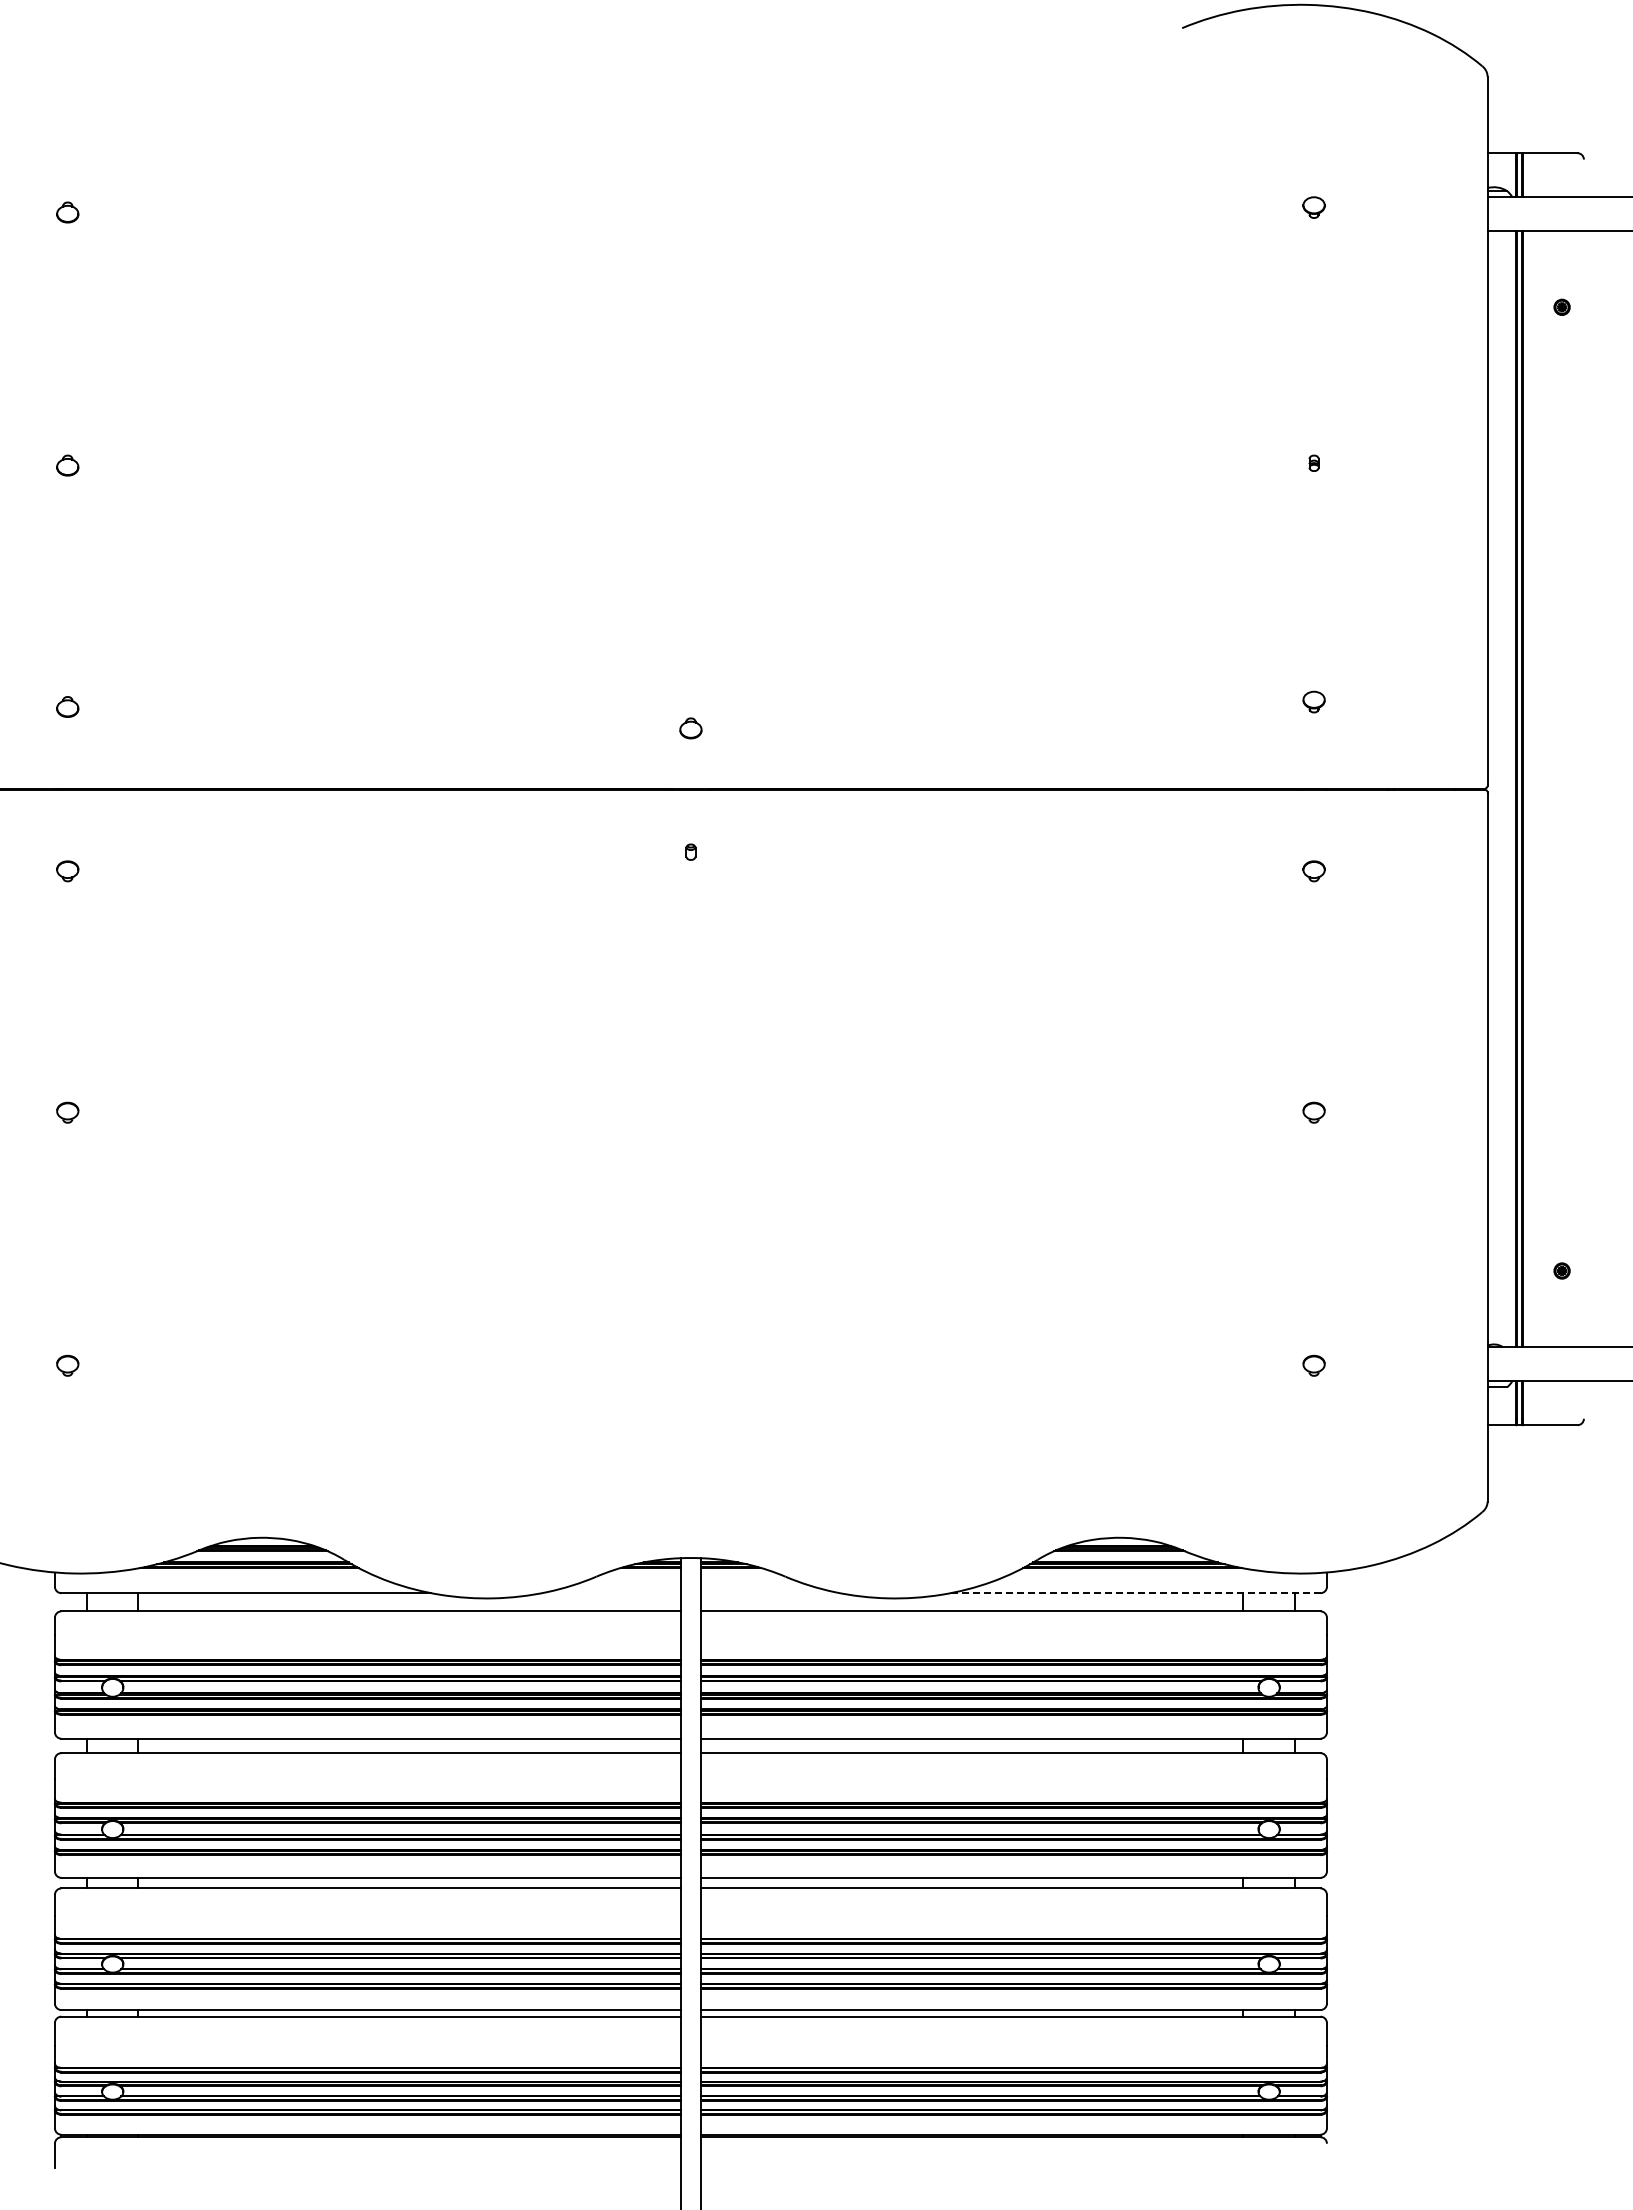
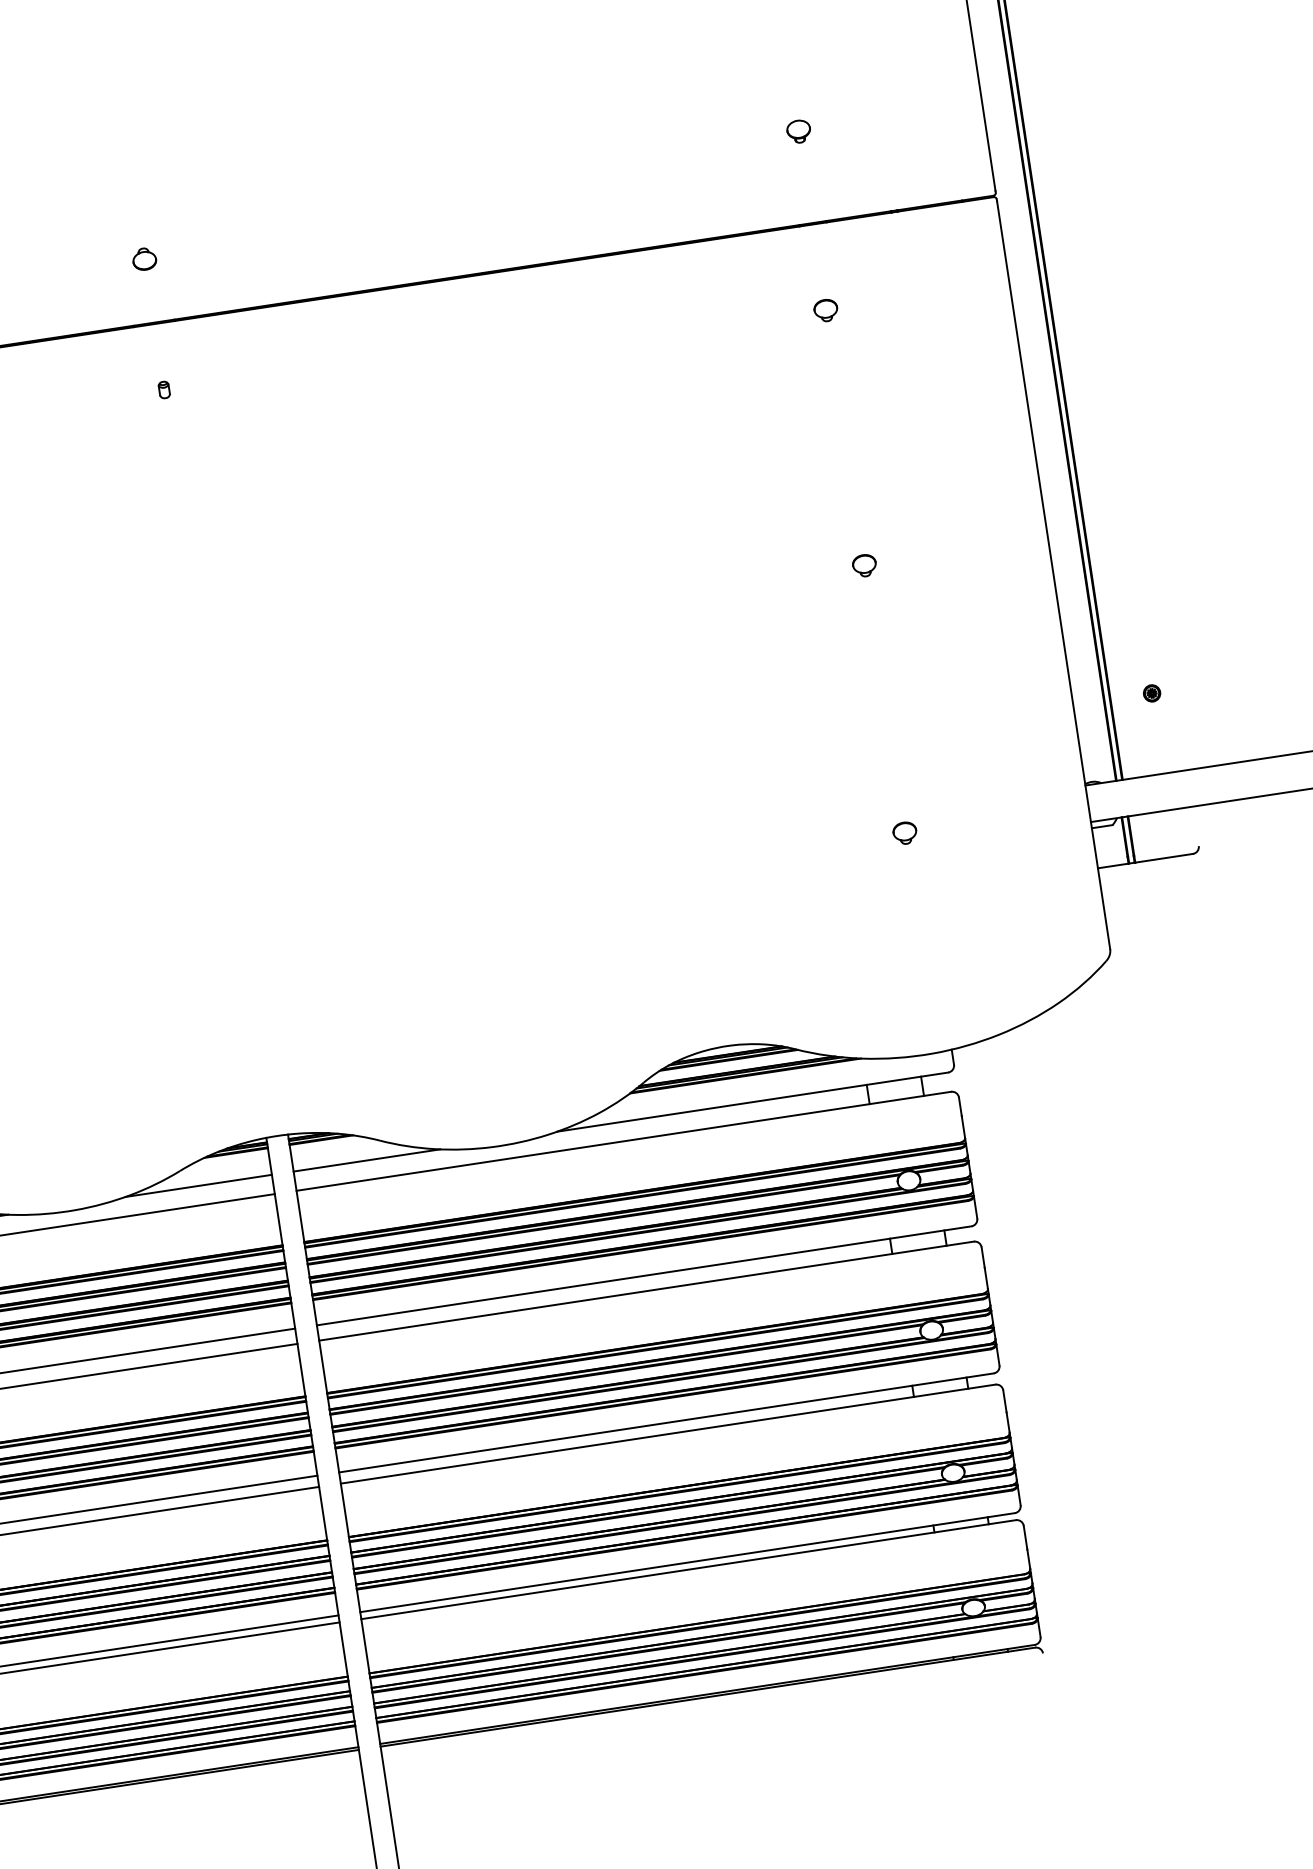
line: (611, 1593) -> (198, 1186), added
line: (770, 1593) -> (366, 1160), added
line: (1135, 1593) -> (752, 1102), dashed -> solid

